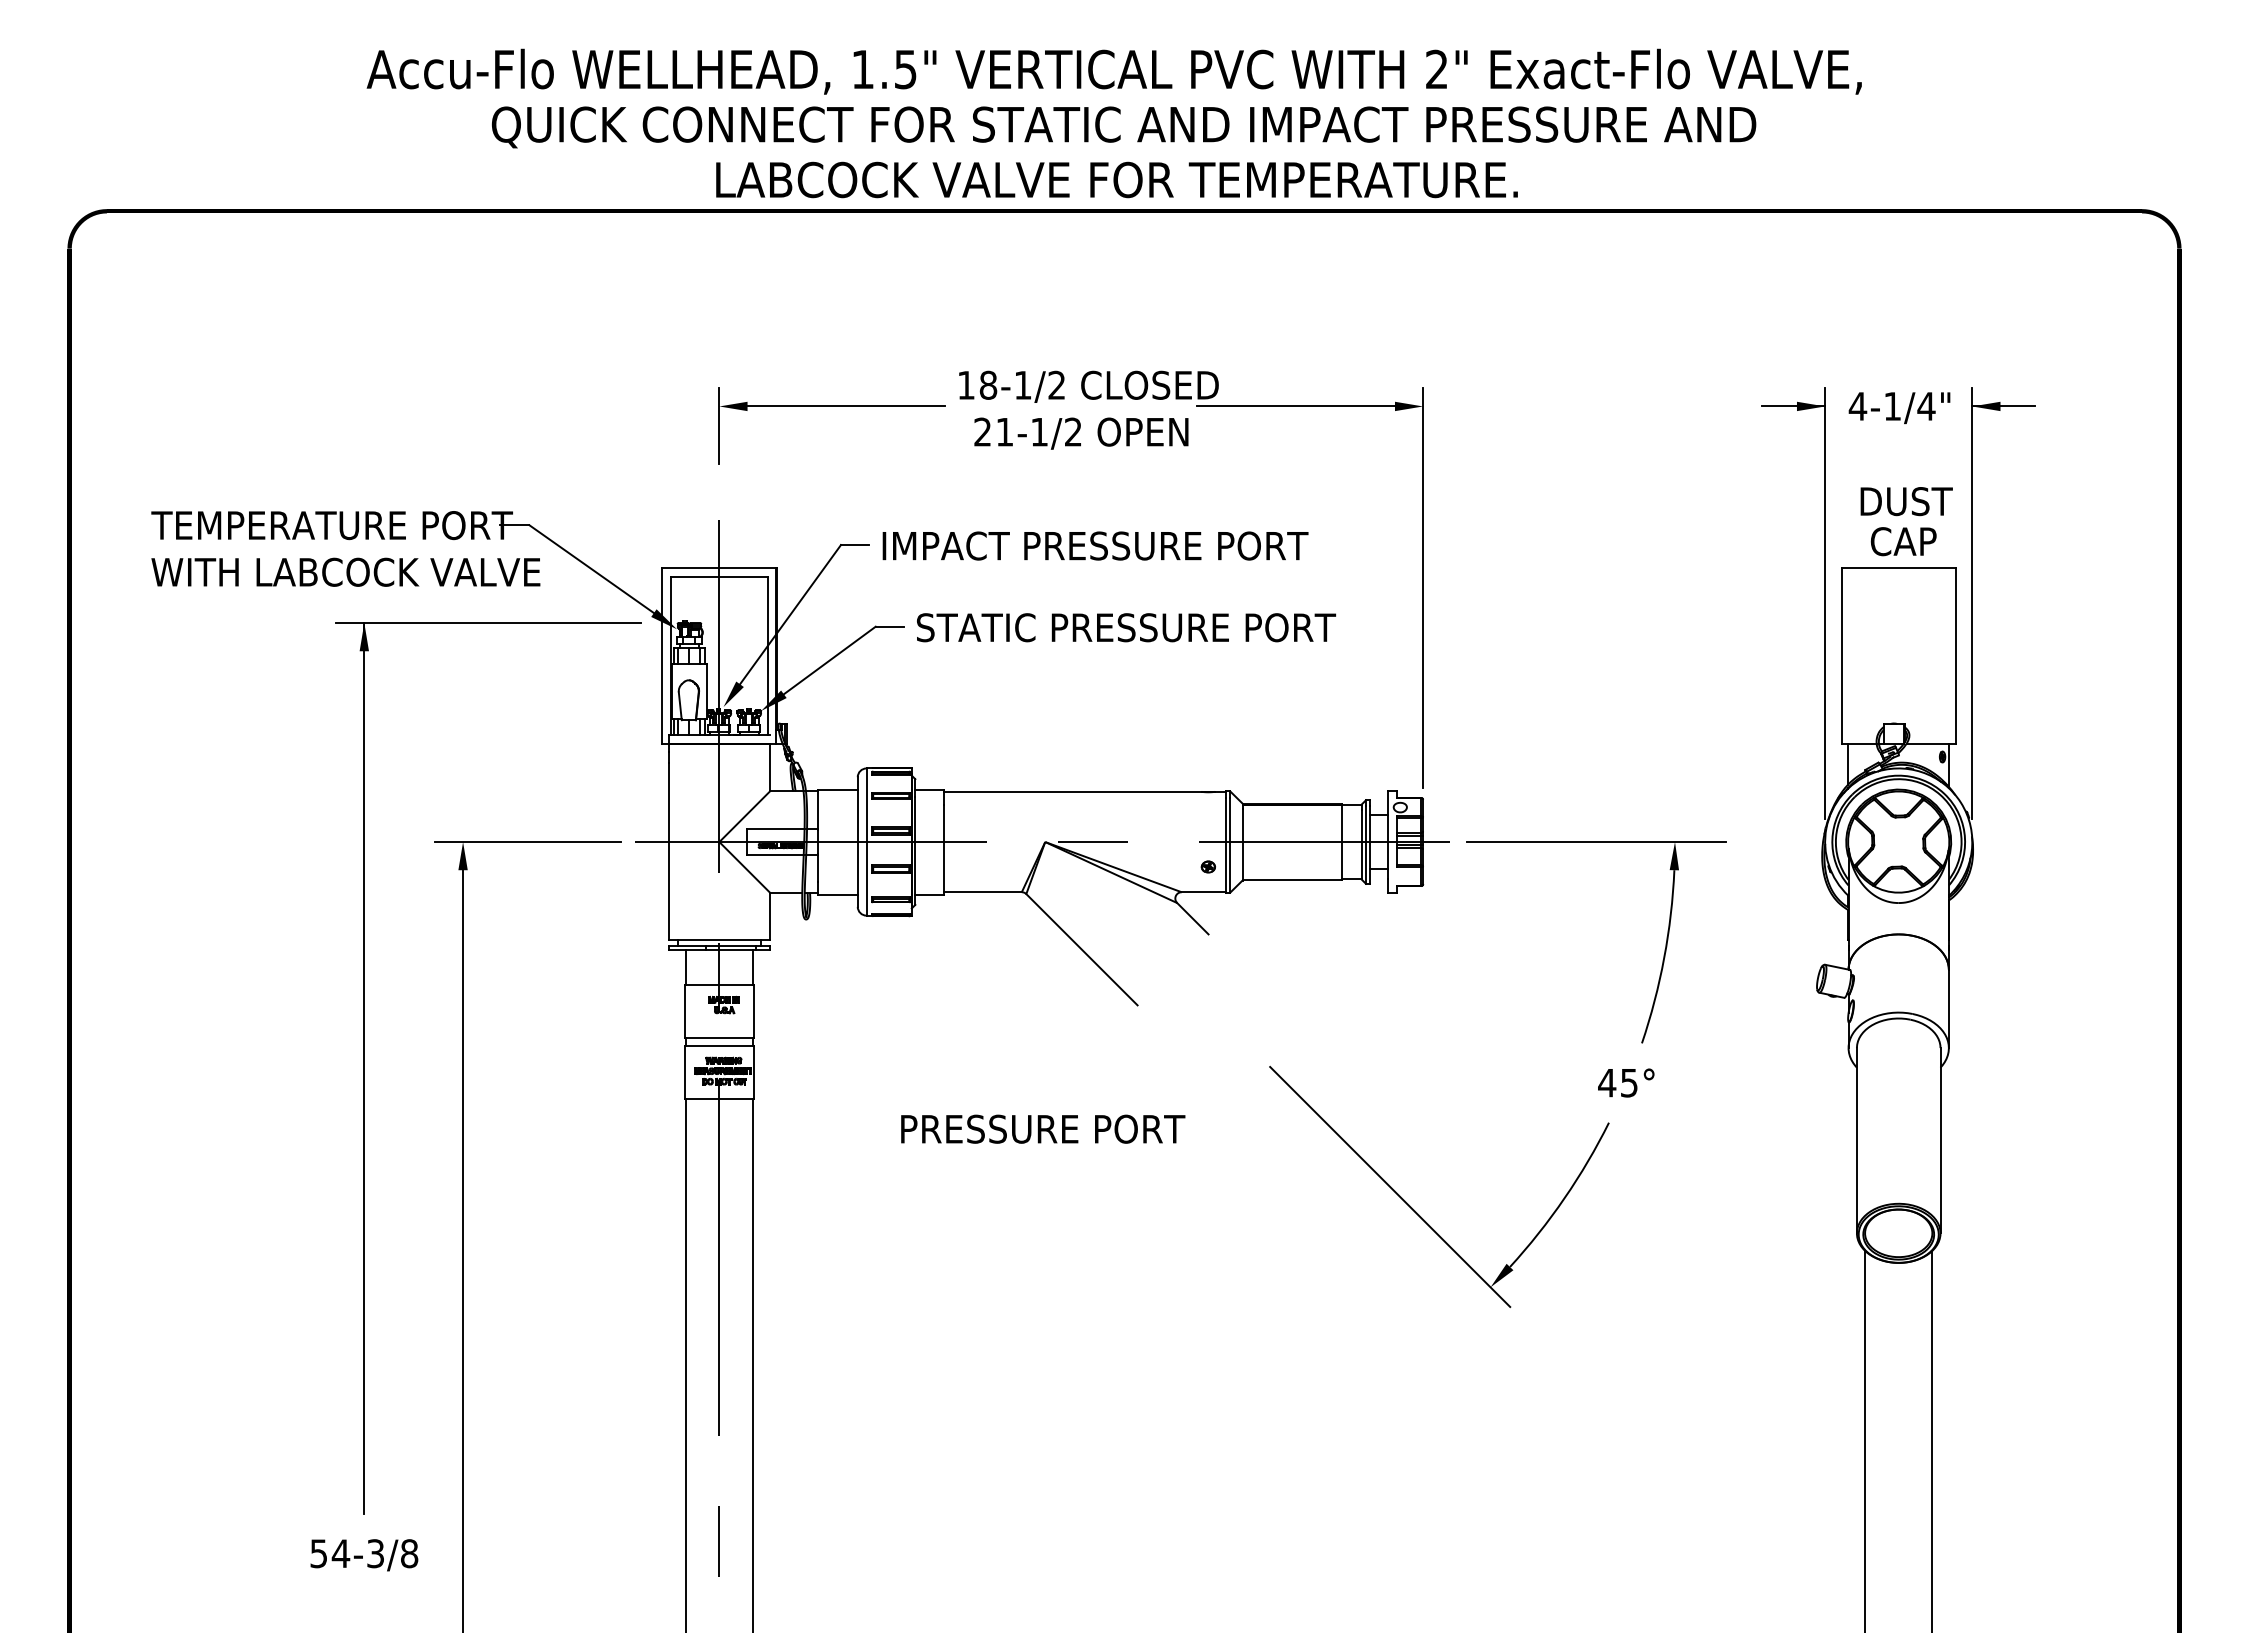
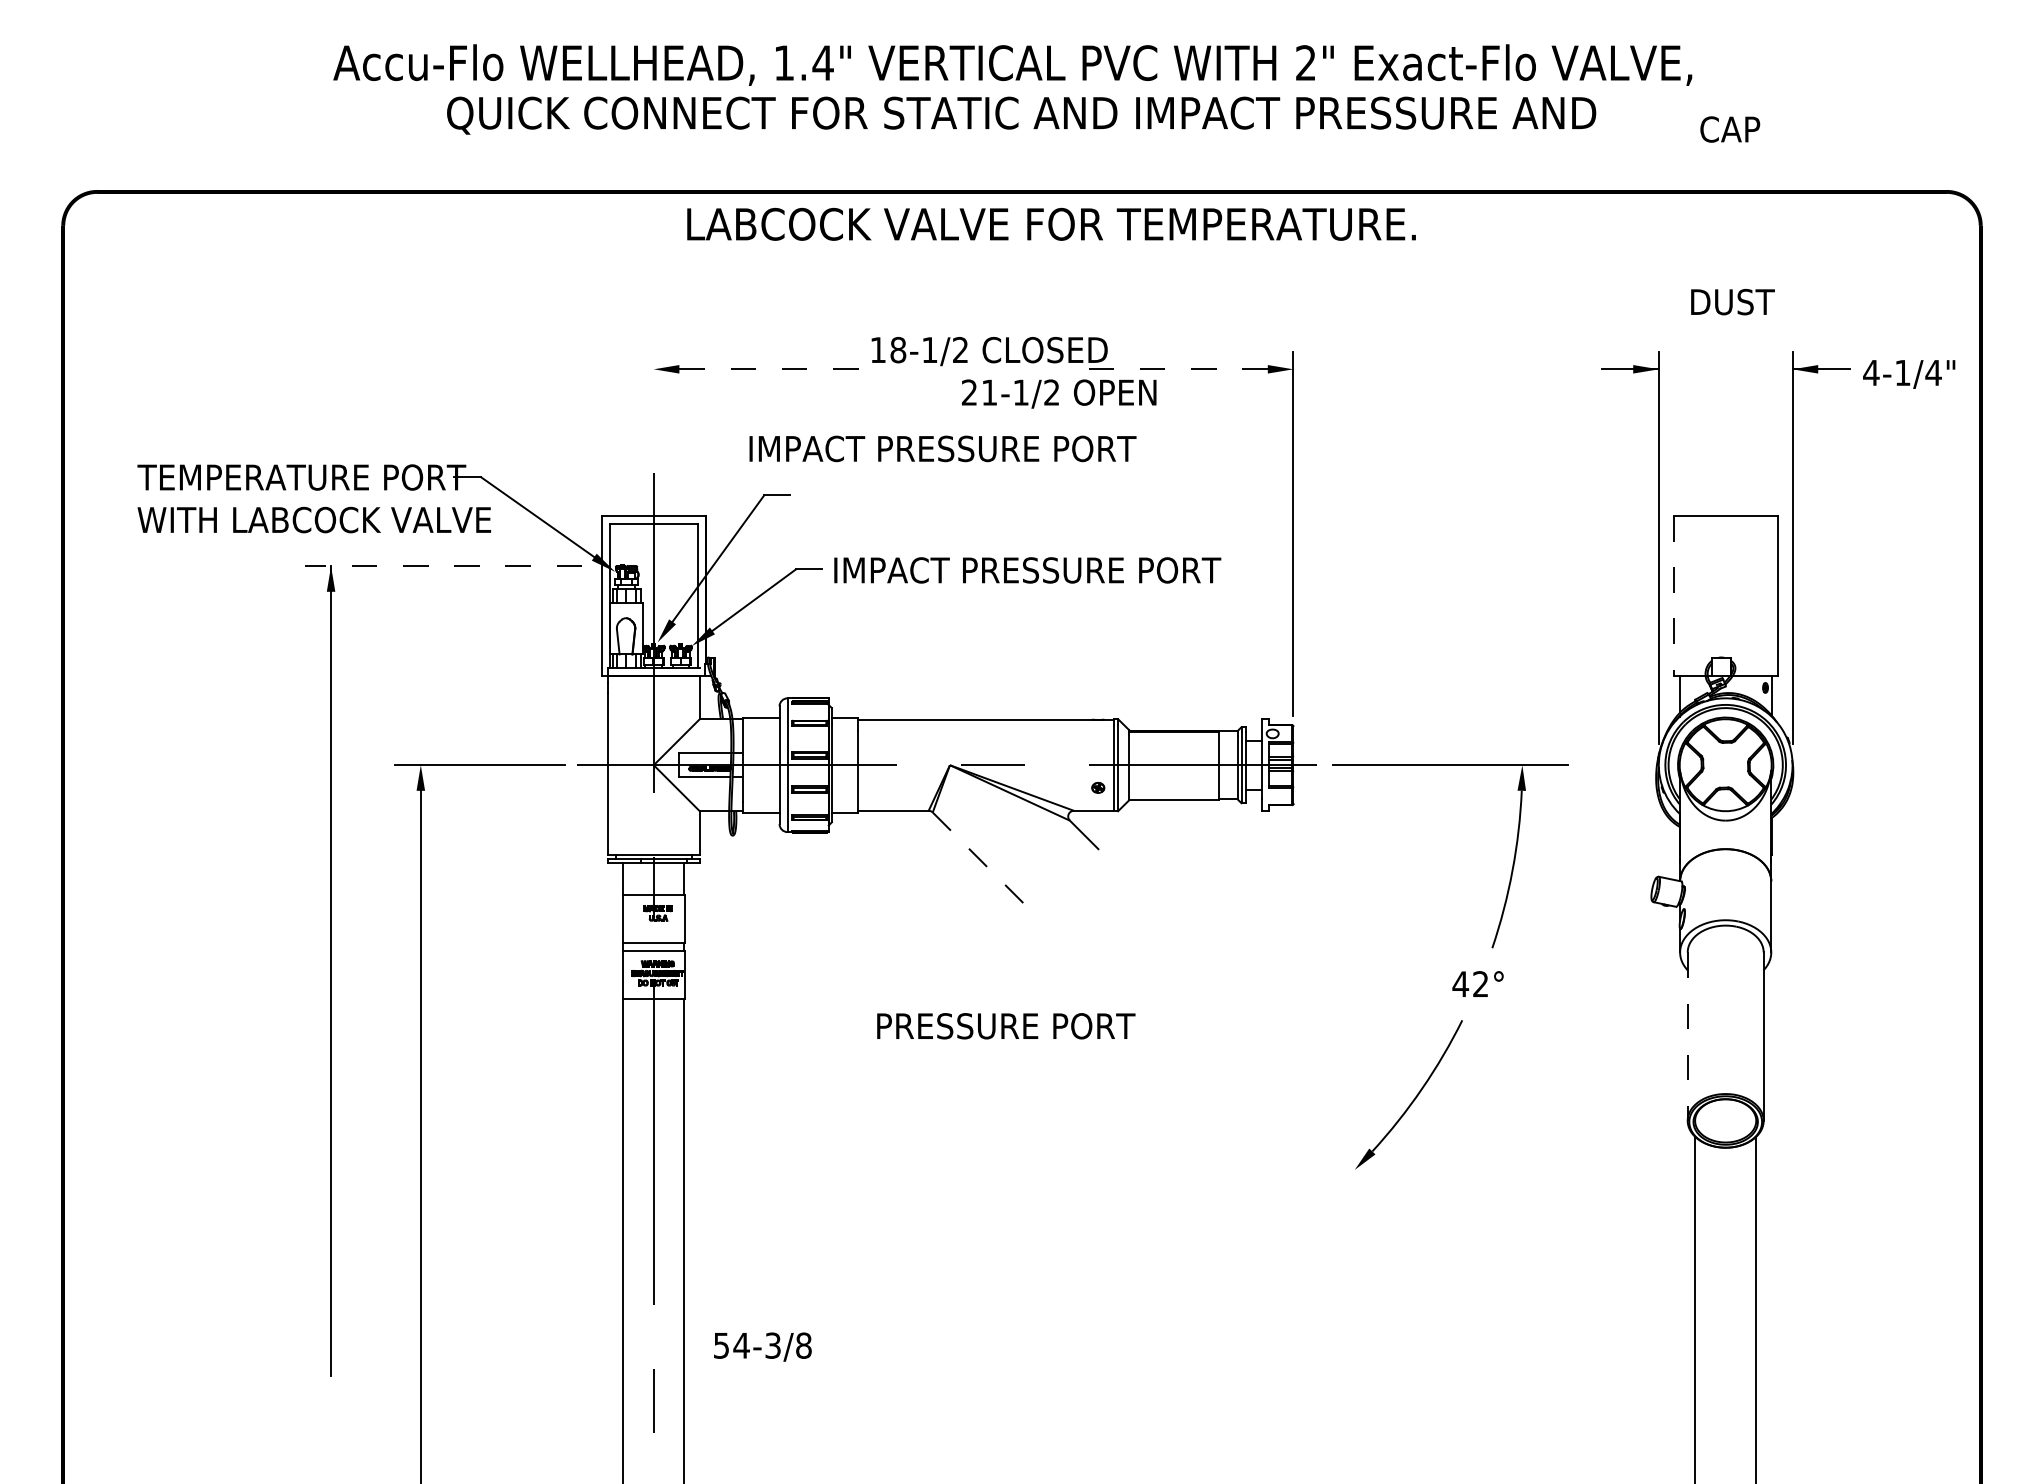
text: (905, 69) -> (822, 63), 1.5" -> 1.4"
text: (1116, 179) -> (1051, 223), moved
line: (846, 406) -> (769, 369), solid -> dashed
line: (1296, 406) -> (1178, 369), solid -> dashed
text: (1899, 408) -> (1909, 374), moved
line: (719, 425) -> (653, 386), removed
text: (1081, 433) -> (1059, 393), moved
text: (1906, 501) -> (1732, 302), moved
text: (1903, 541) -> (1730, 129), moved
text: (1095, 545) -> (942, 448), moved
line: (487, 623) -> (443, 566), solid -> dashed
text: (1130, 627) -> (1027, 570), STATIC PRESSURE PORT -> IMPACT PRESSURE PORT
line: (1841, 656) -> (1673, 596), solid -> dashed
line: (1081, 949) -> (982, 862), solid -> dashed
text: (1629, 1082) -> (1480, 983), 45° -> 42°
text: (1043, 1128) -> (1006, 1025), moved
line: (1856, 1140) -> (1687, 1036), solid -> dashed
line: (1390, 1186) -> (1263, 1078), removed
text: (364, 1555) -> (762, 1347), moved

